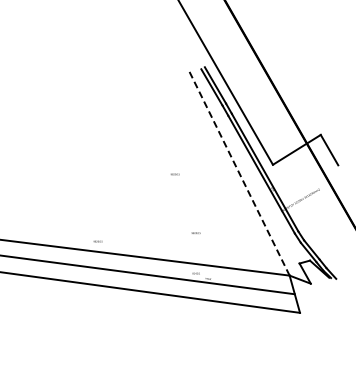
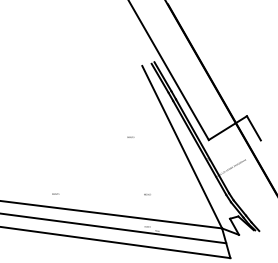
text: (174, 174) -> (130, 137), moved
line: (239, 174) -> (182, 147), dashed -> solid
text: (97, 241) -> (55, 194), moved

